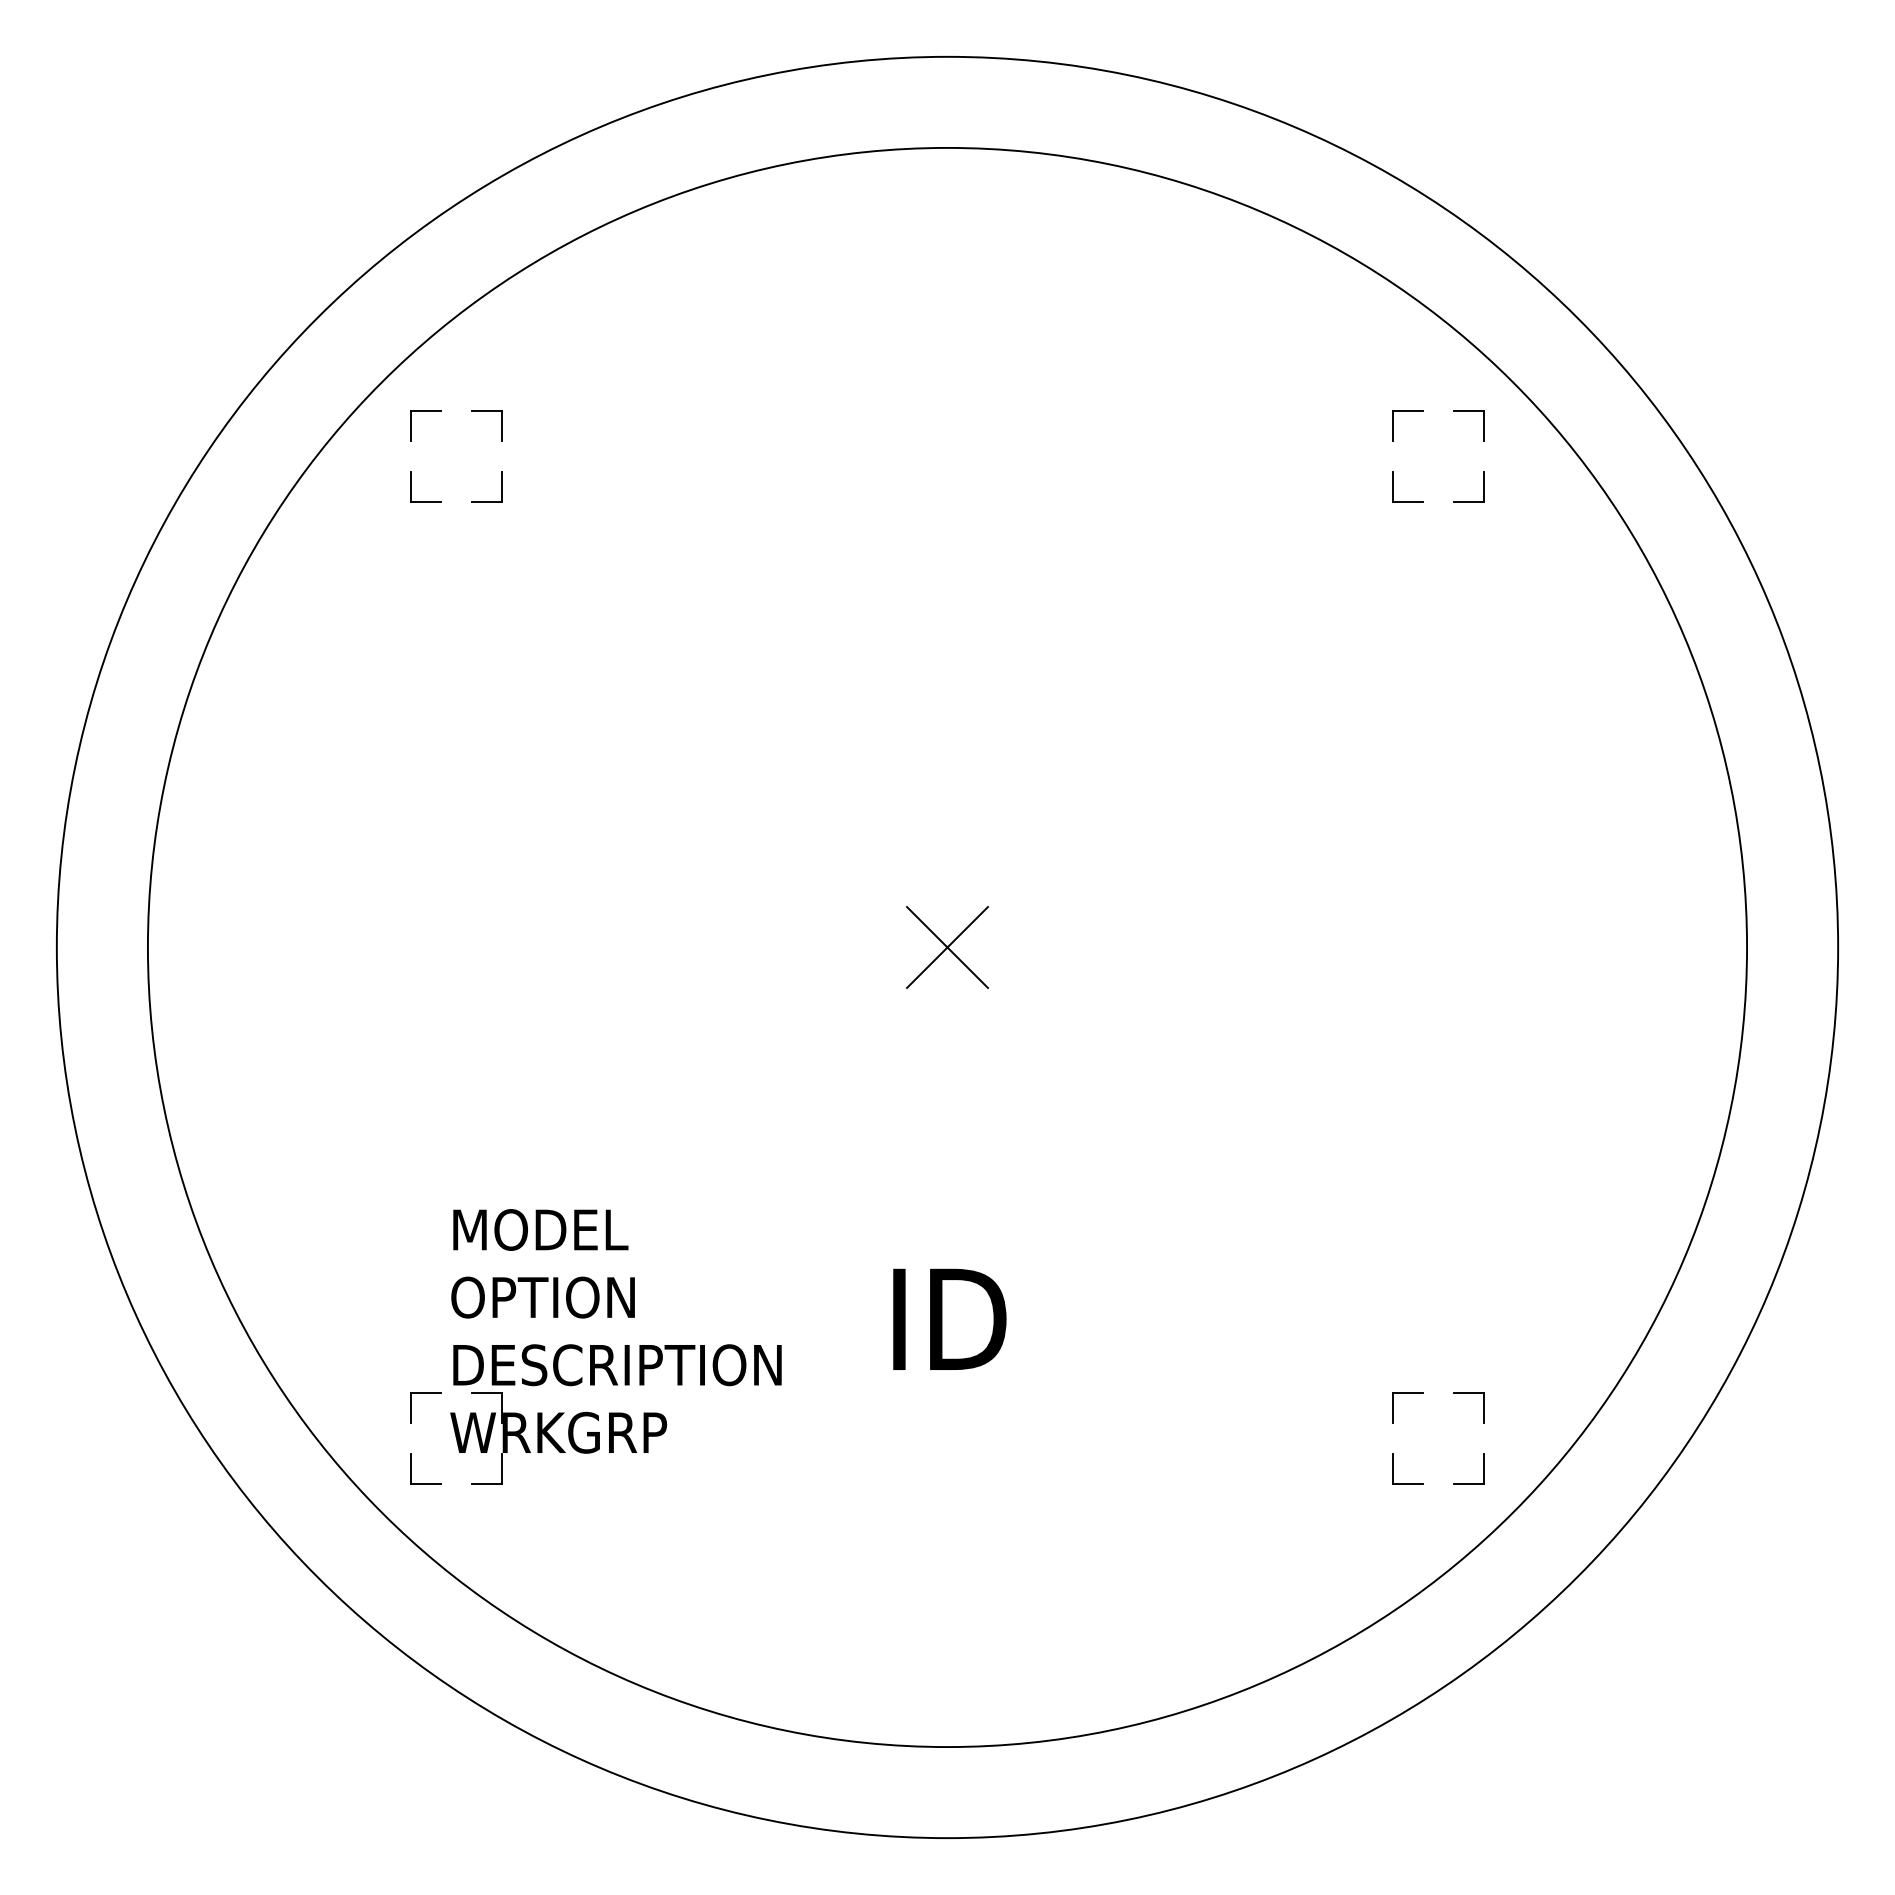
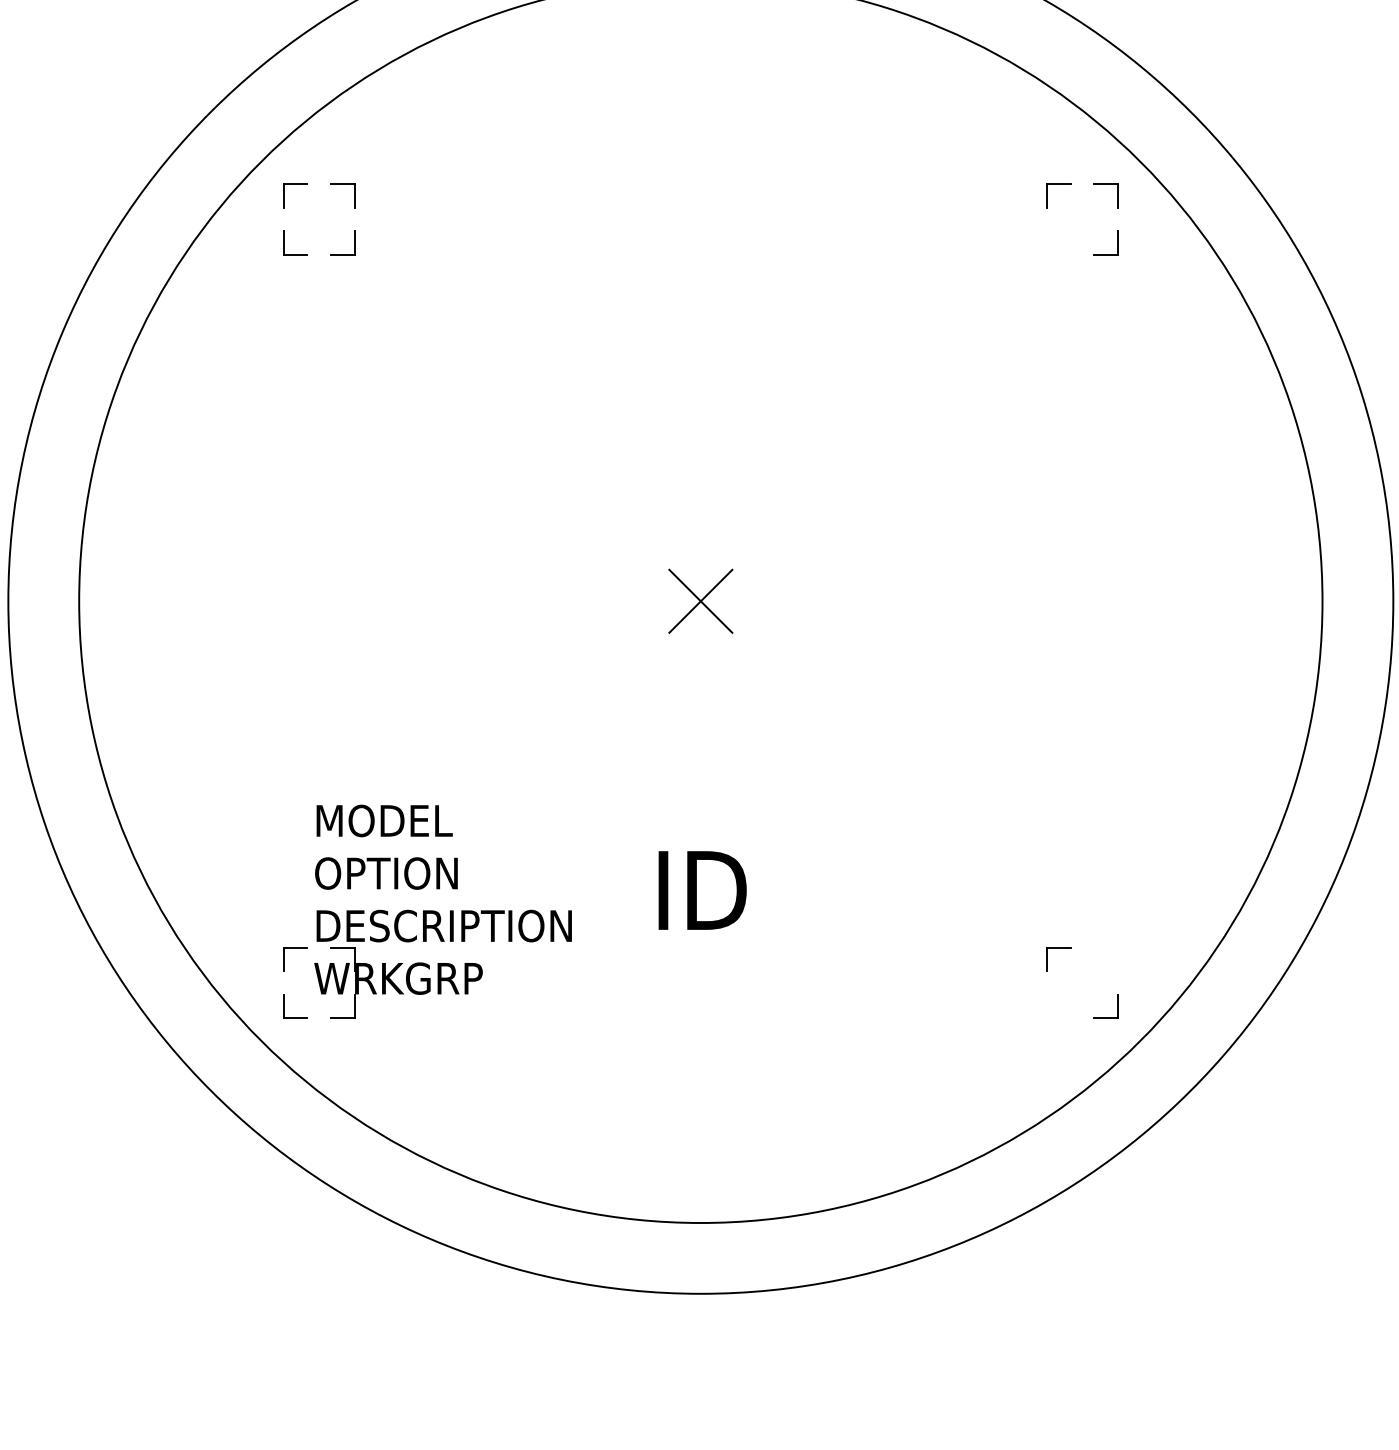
part: (1393, 486) -> (1047, 242), removed
part: (1468, 1393) -> (1105, 948), removed
part: (1393, 1468) -> (1047, 1006), removed

